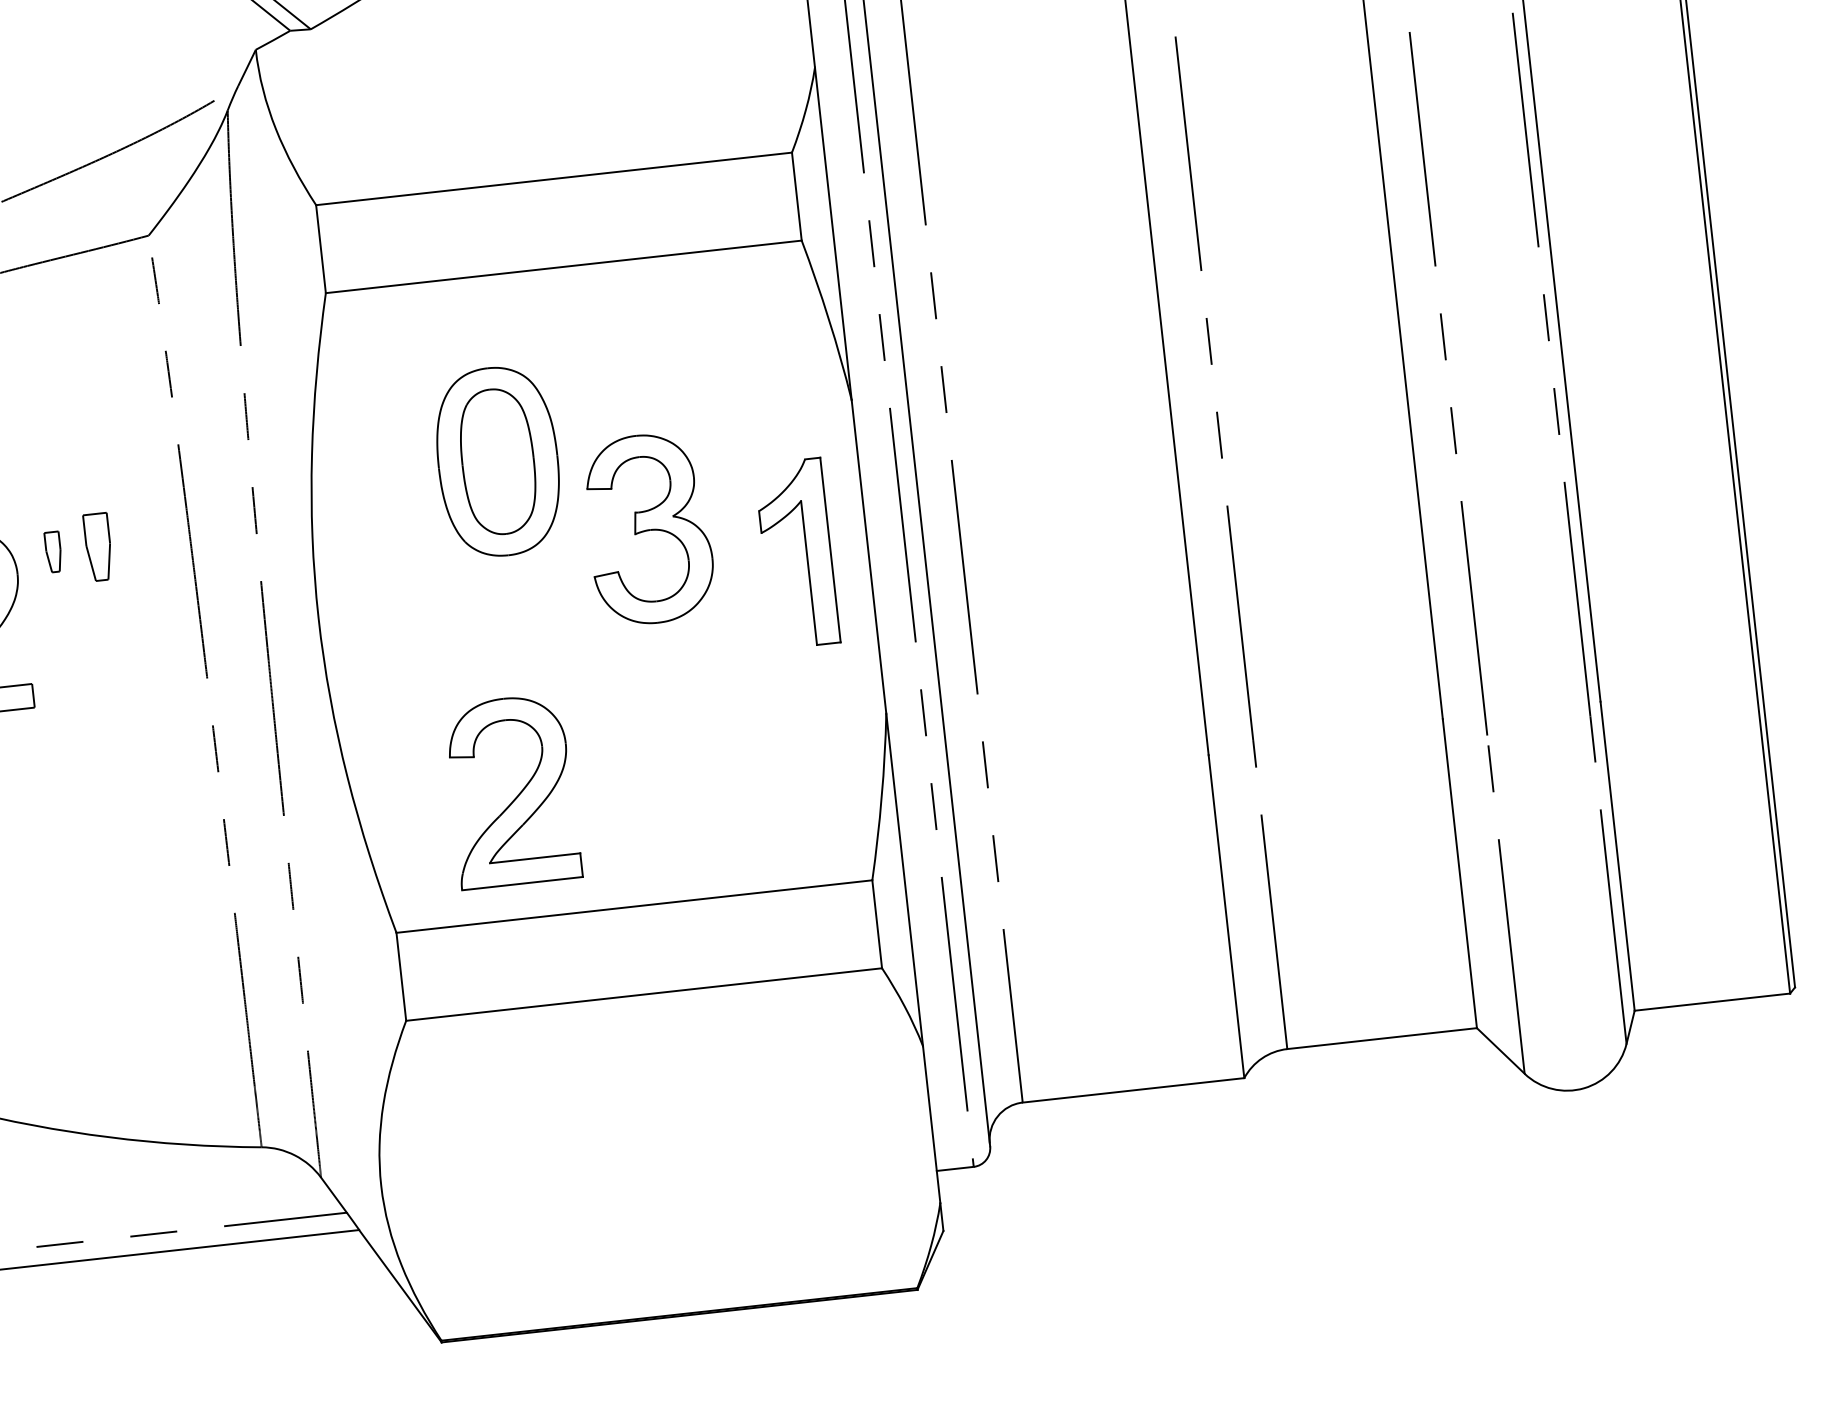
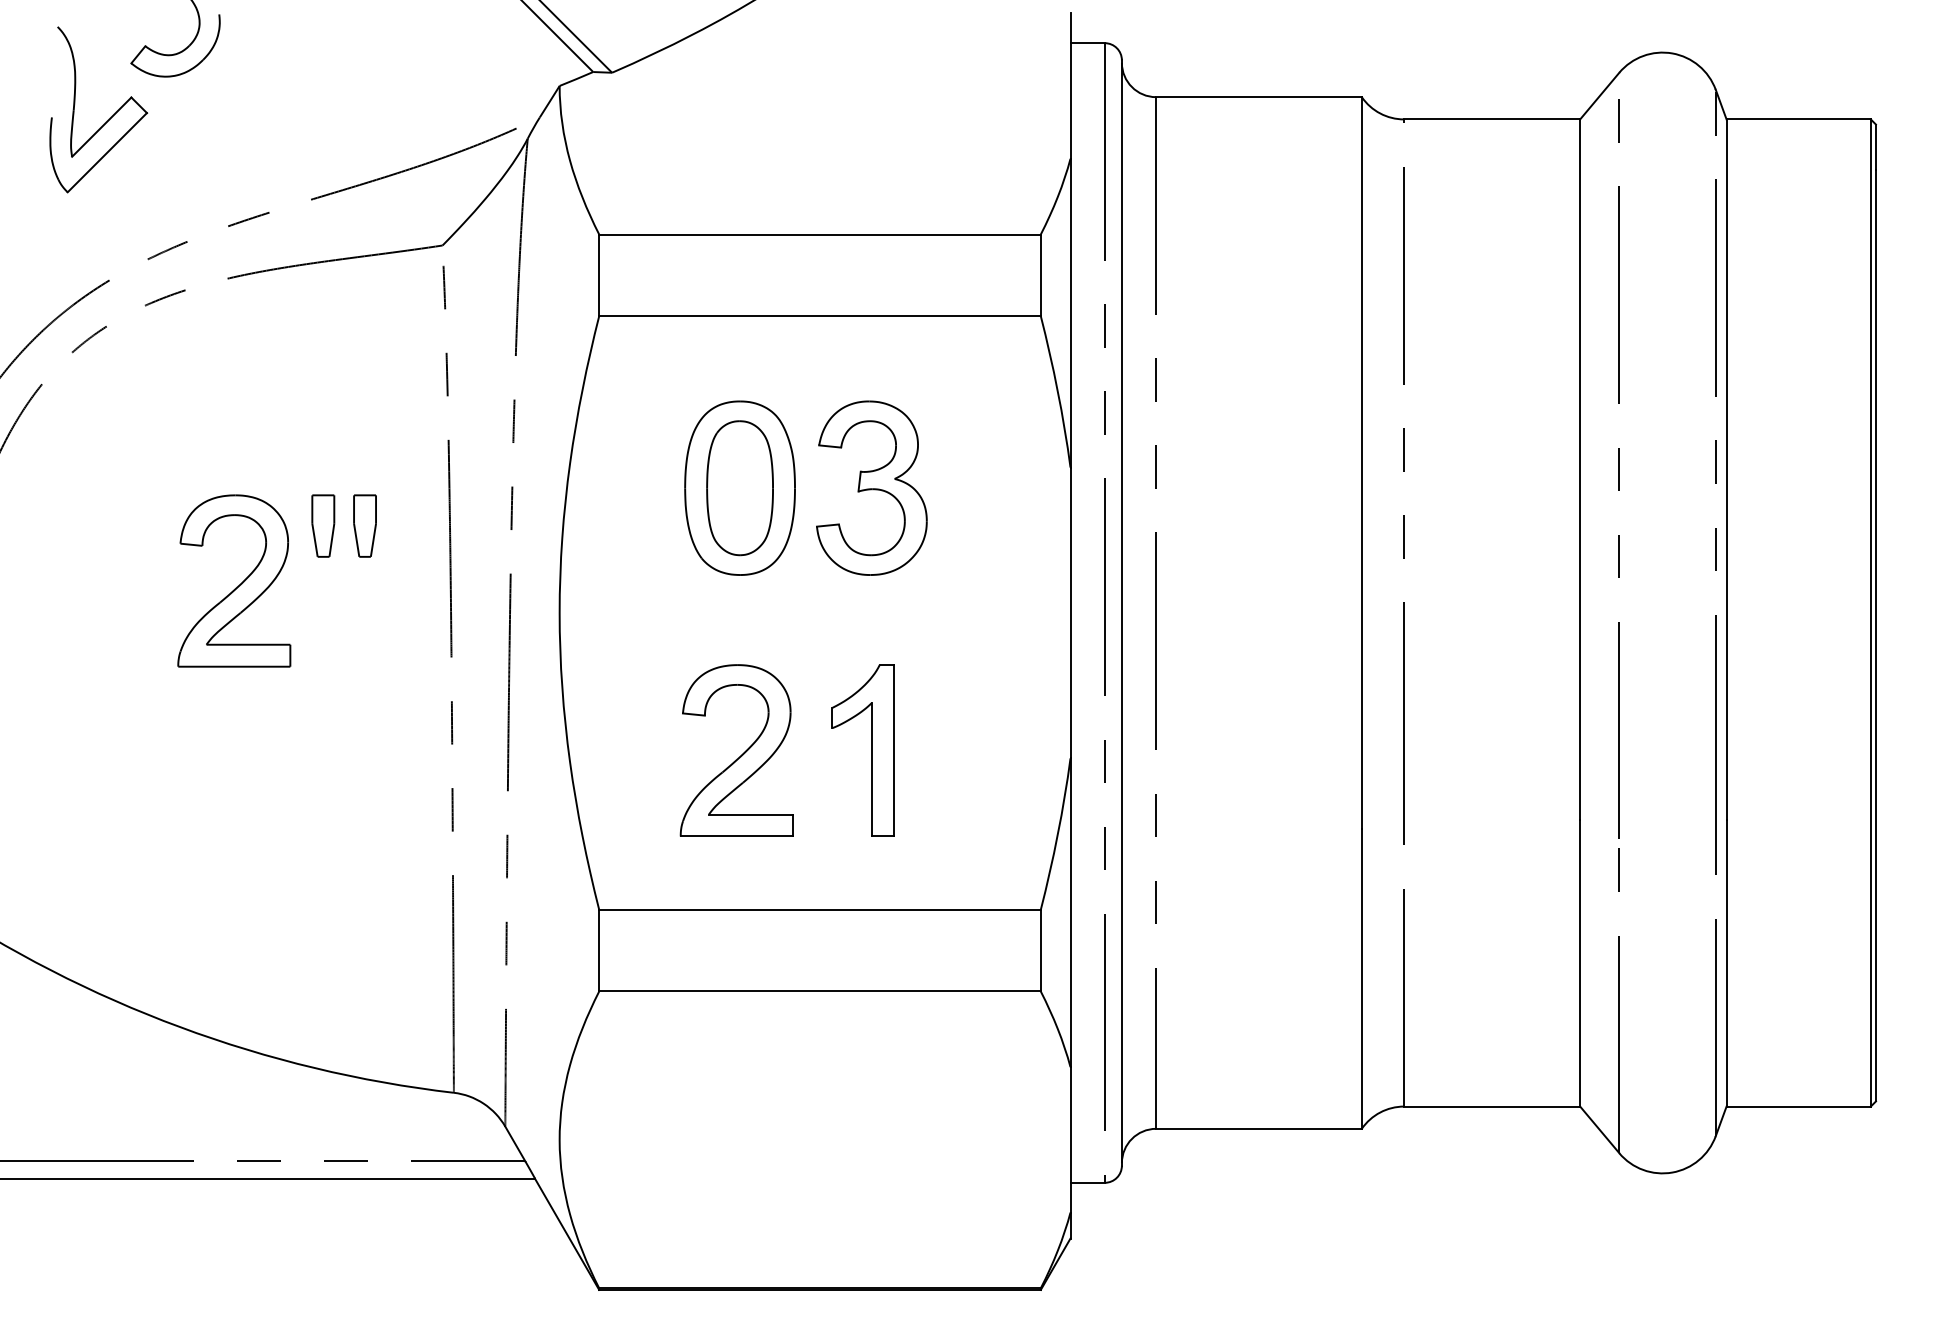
part: (648, 528) -> (871, 487), moved
part: (53, 551) -> (323, 525), size x1.67
part: (806, 552) -> (871, 750), moved
part: (517, 794) -> (741, 754), moved

